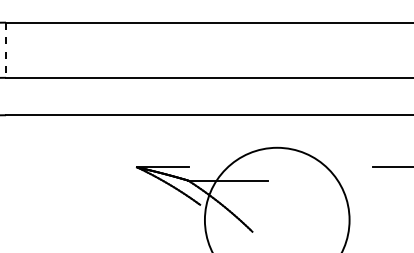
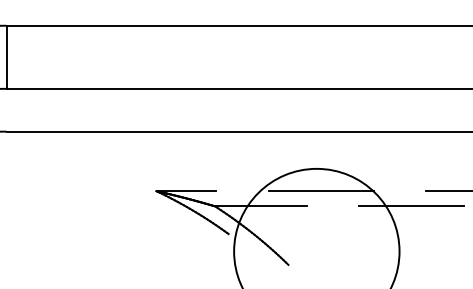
line: (5, 50) -> (6, 57), dashed -> solid
line: (280, 167) -> (320, 191), added
line: (360, 180) -> (411, 206), added

